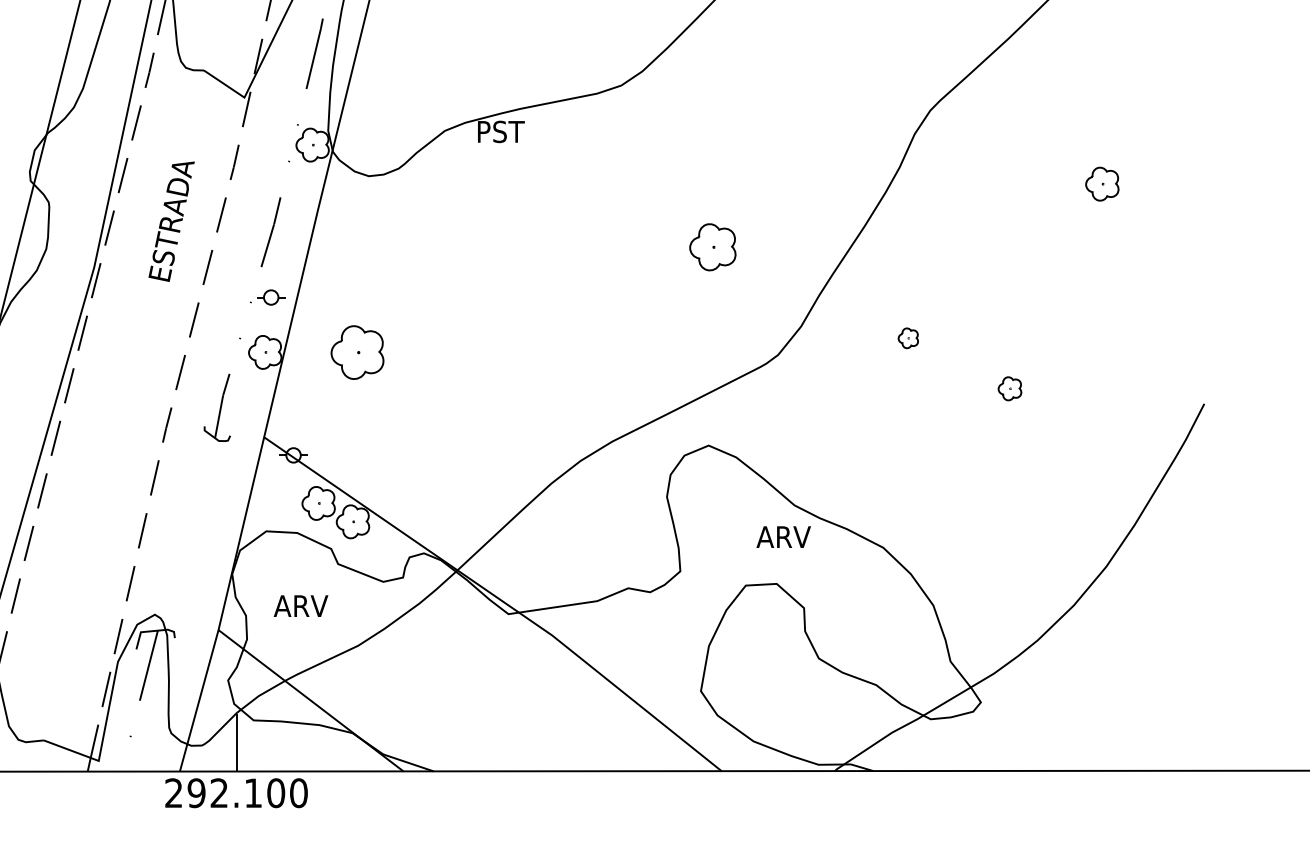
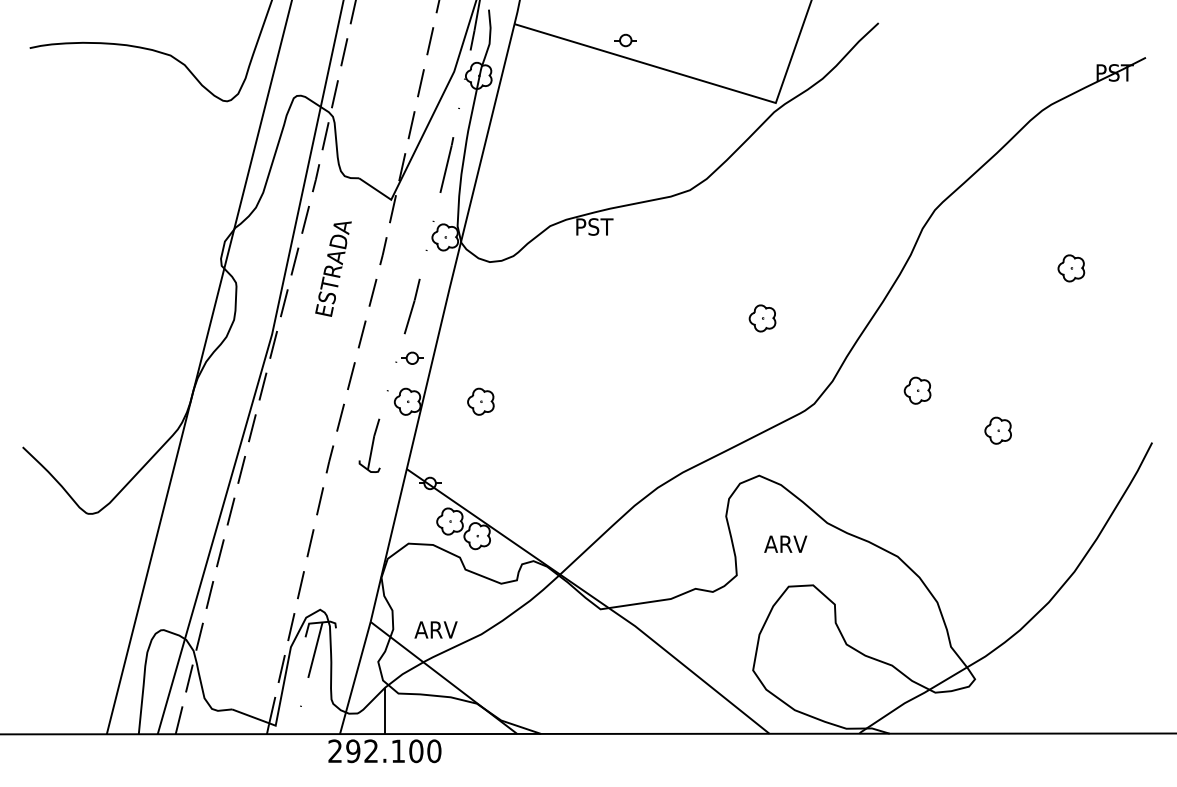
text: (171, 220) -> (333, 268), moved
part: (712, 247) -> (762, 318), size x0.71
part: (908, 338) -> (917, 390), size x1.67
part: (357, 352) -> (480, 401), size x0.62
part: (1009, 388) -> (997, 430), size x1.43
text: (783, 536) -> (785, 543), moved
text: (300, 605) -> (435, 629), moved

